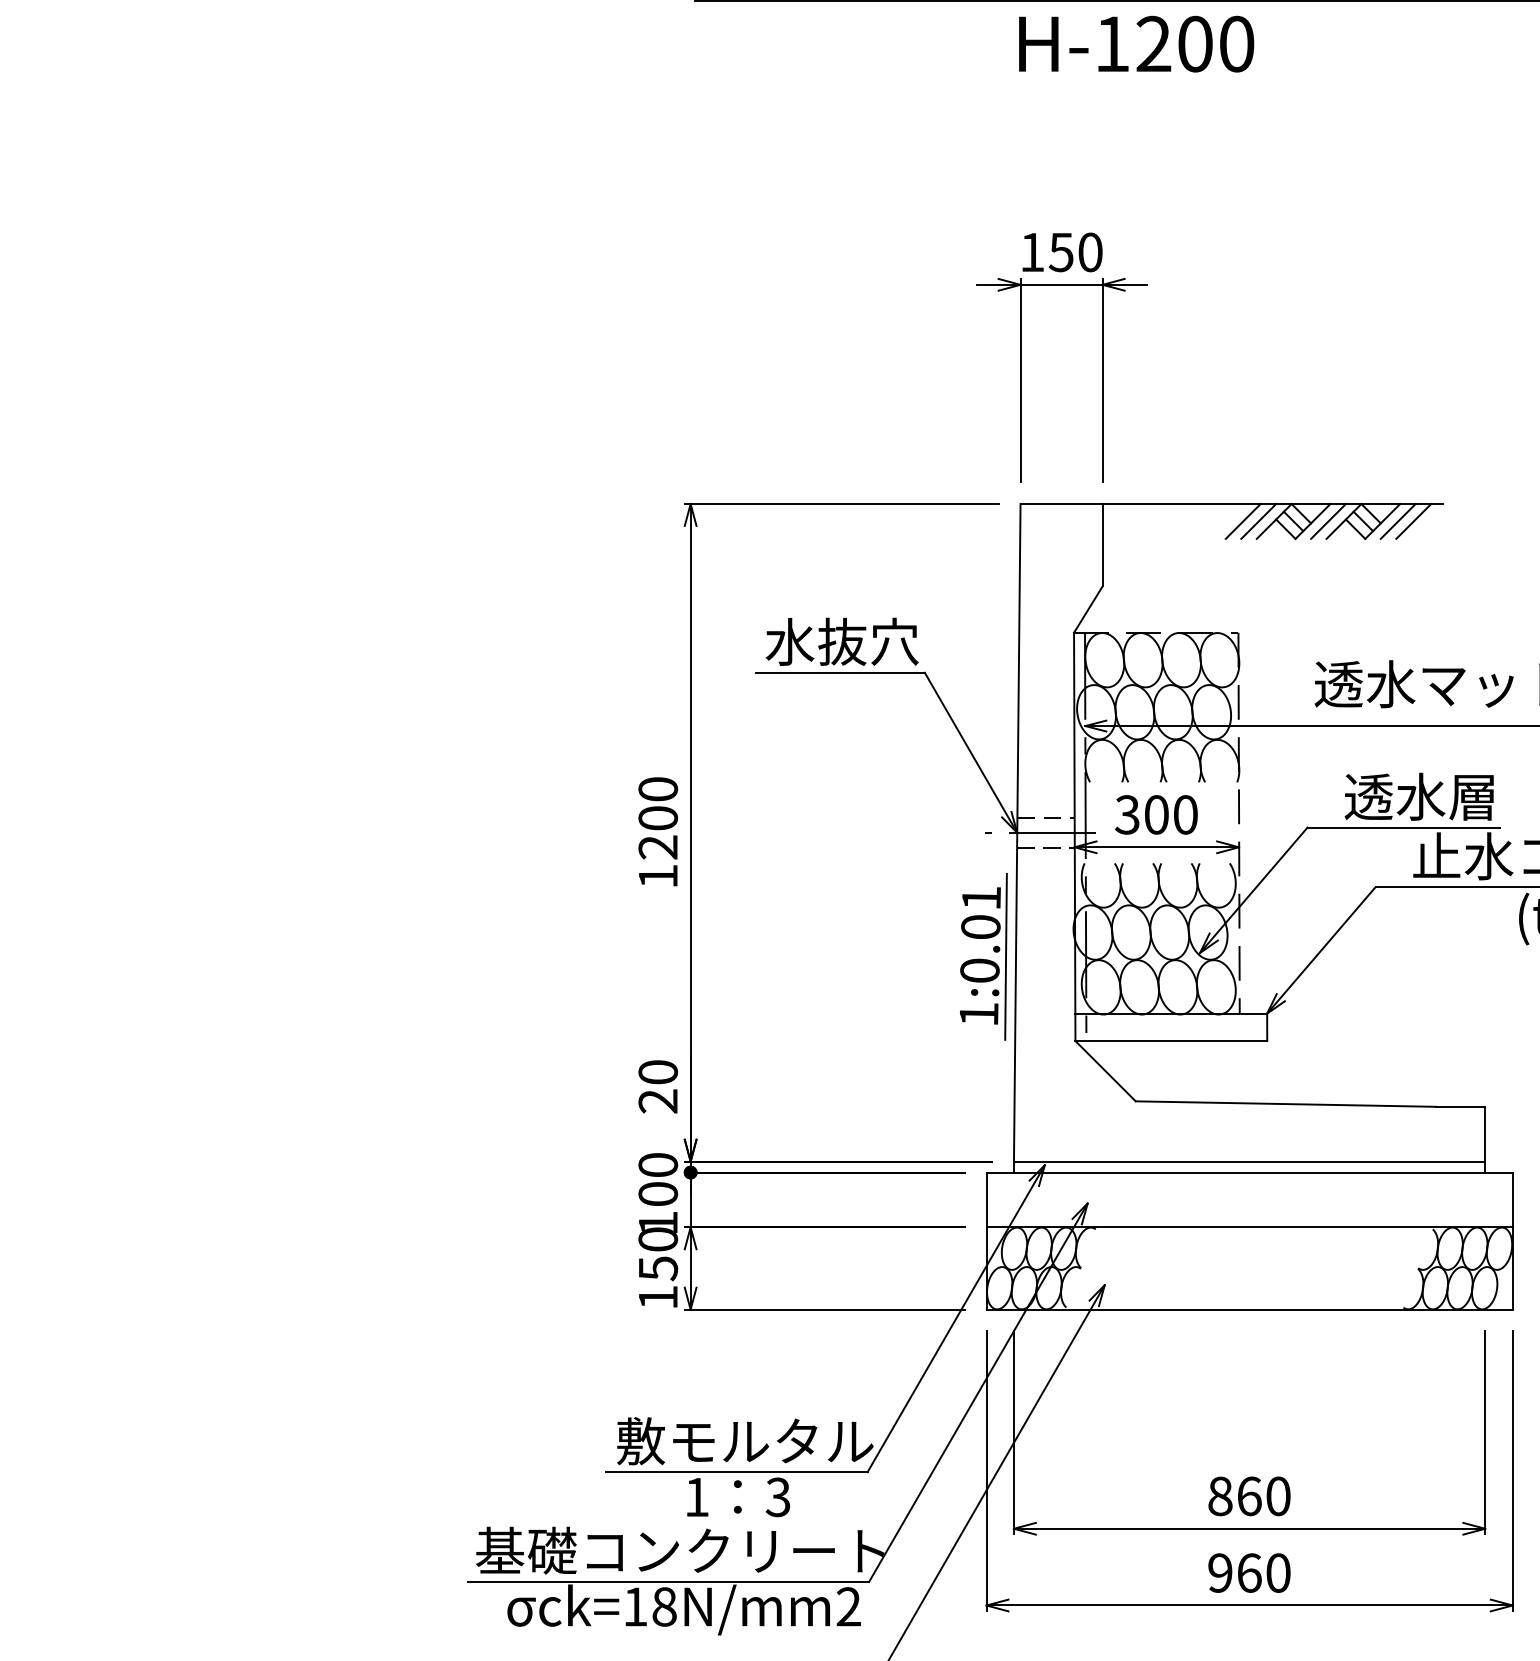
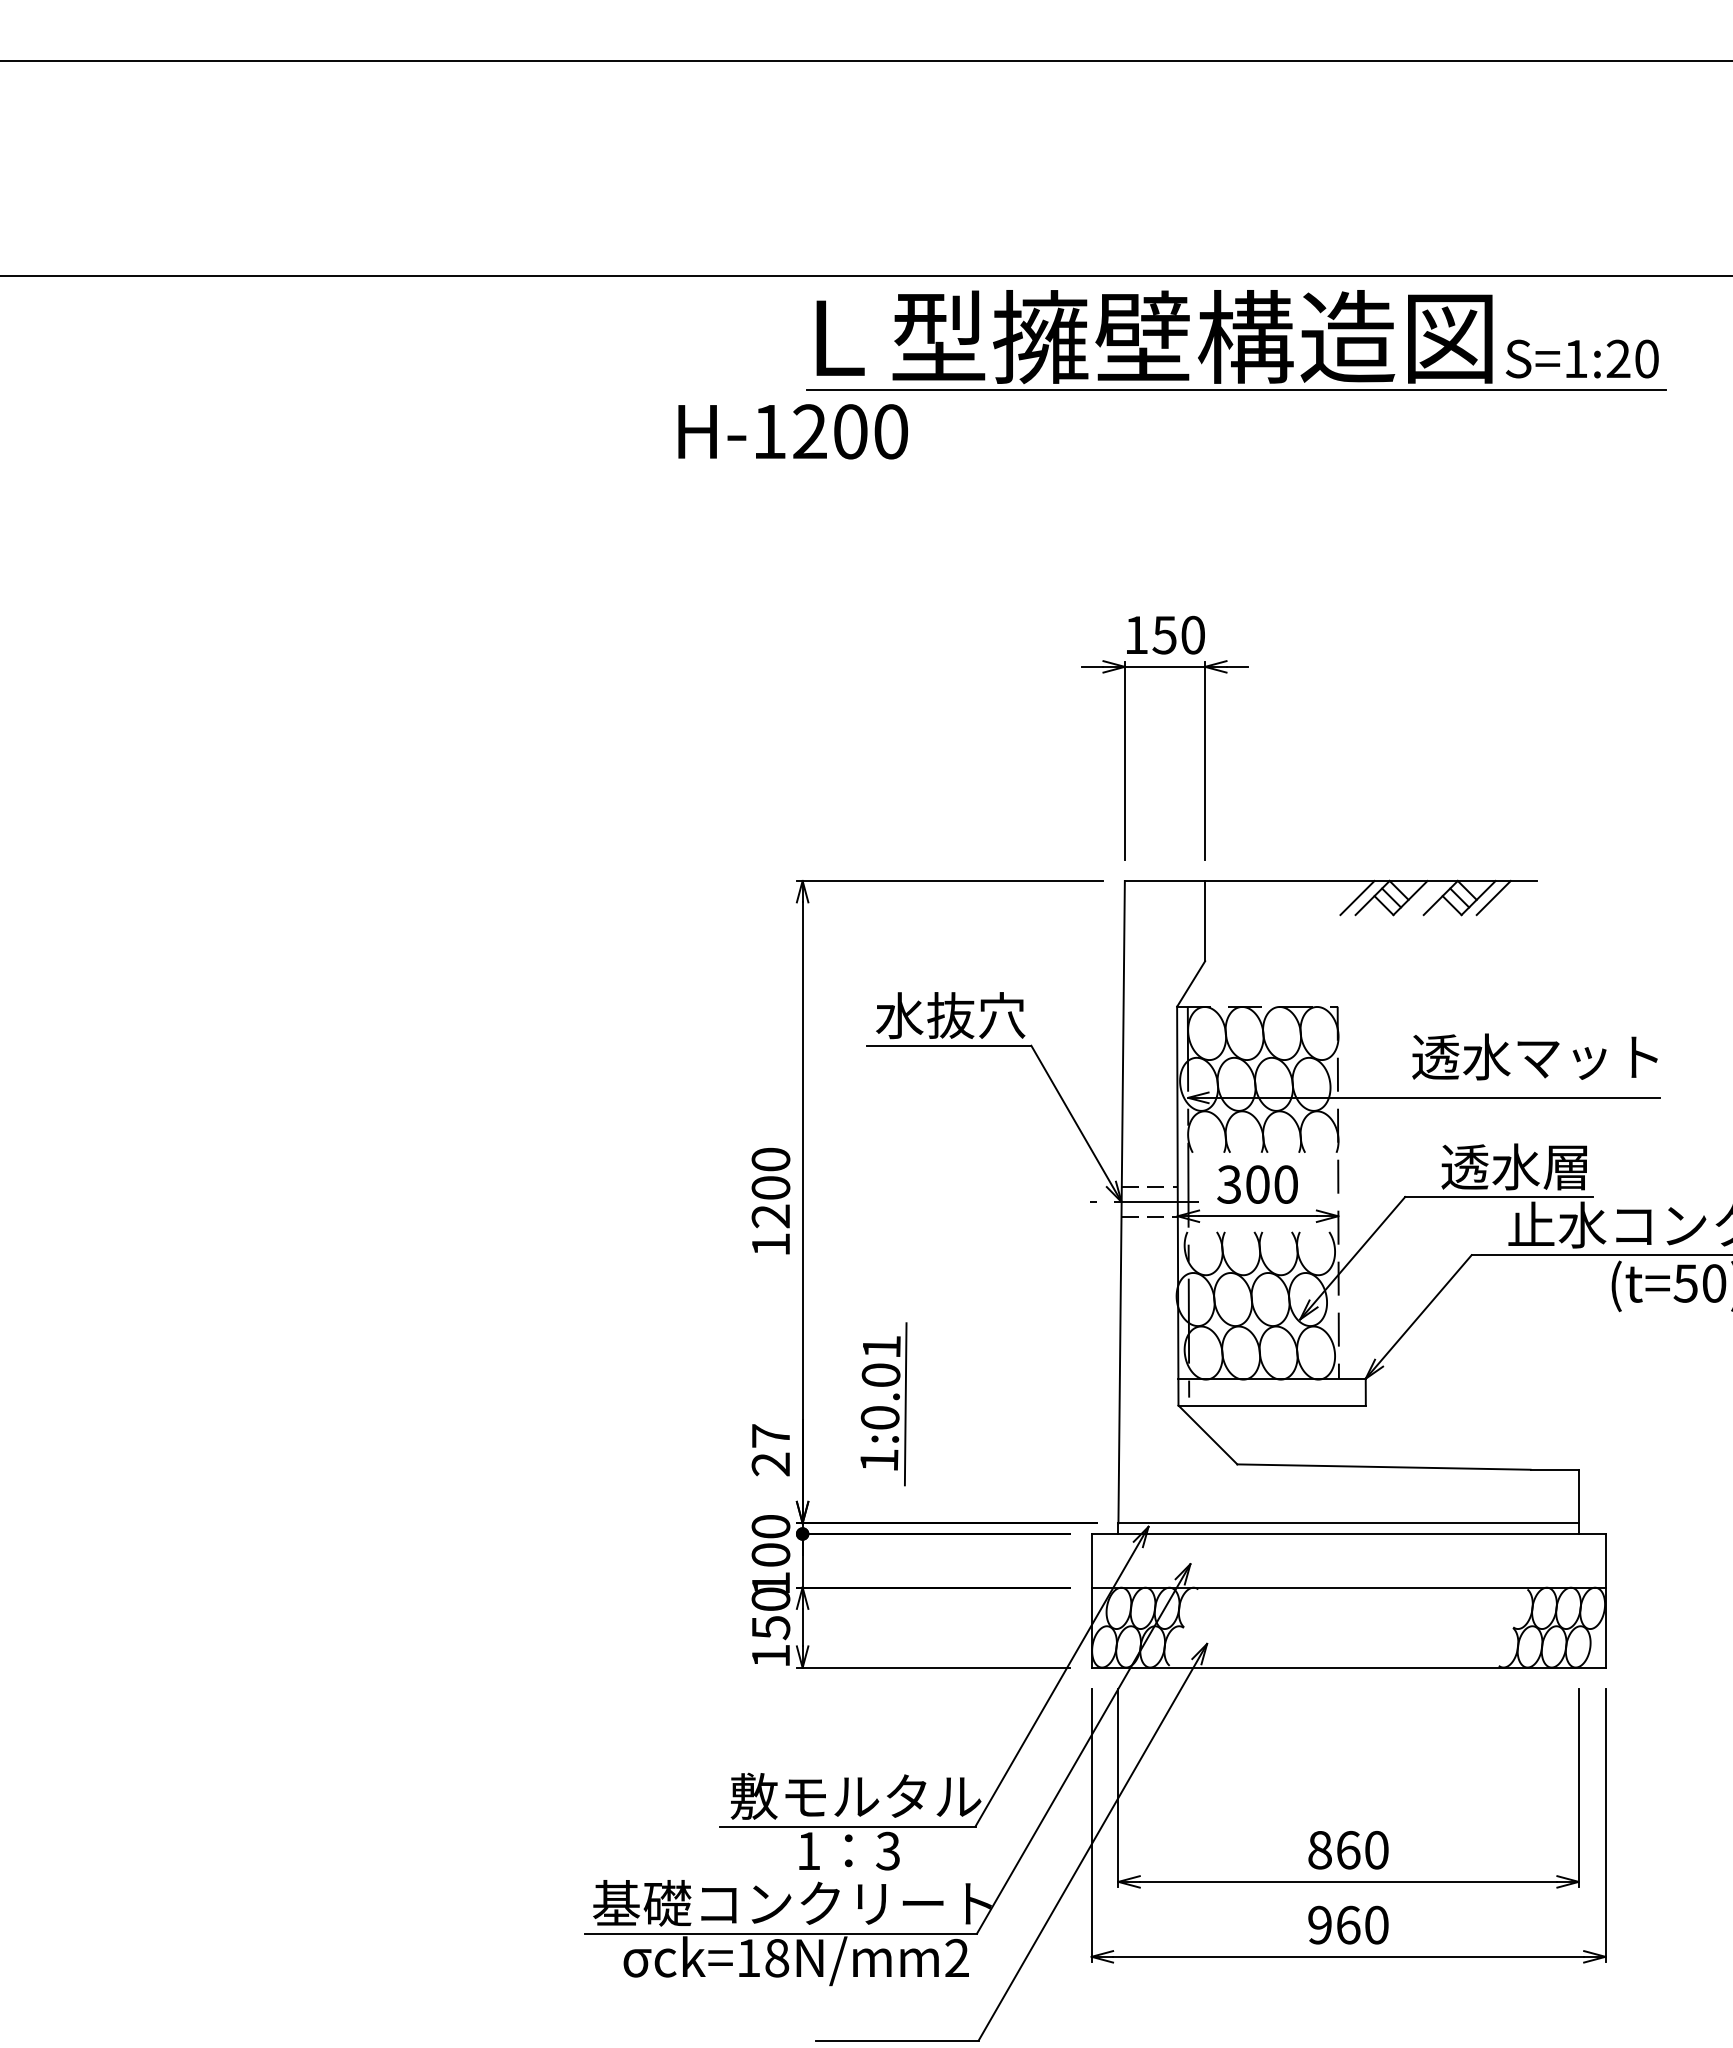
text: (1135, 43) -> (792, 431), moved
line: (1243, 520) -> (1342, 897), removed
line: (1328, 520) -> (1425, 897), removed
line: (1413, 520) -> (1508, 897), removed
part: (983, 957) -> (883, 1404), moved
text: (657, 1071) -> (770, 1435), 20 -> 27

